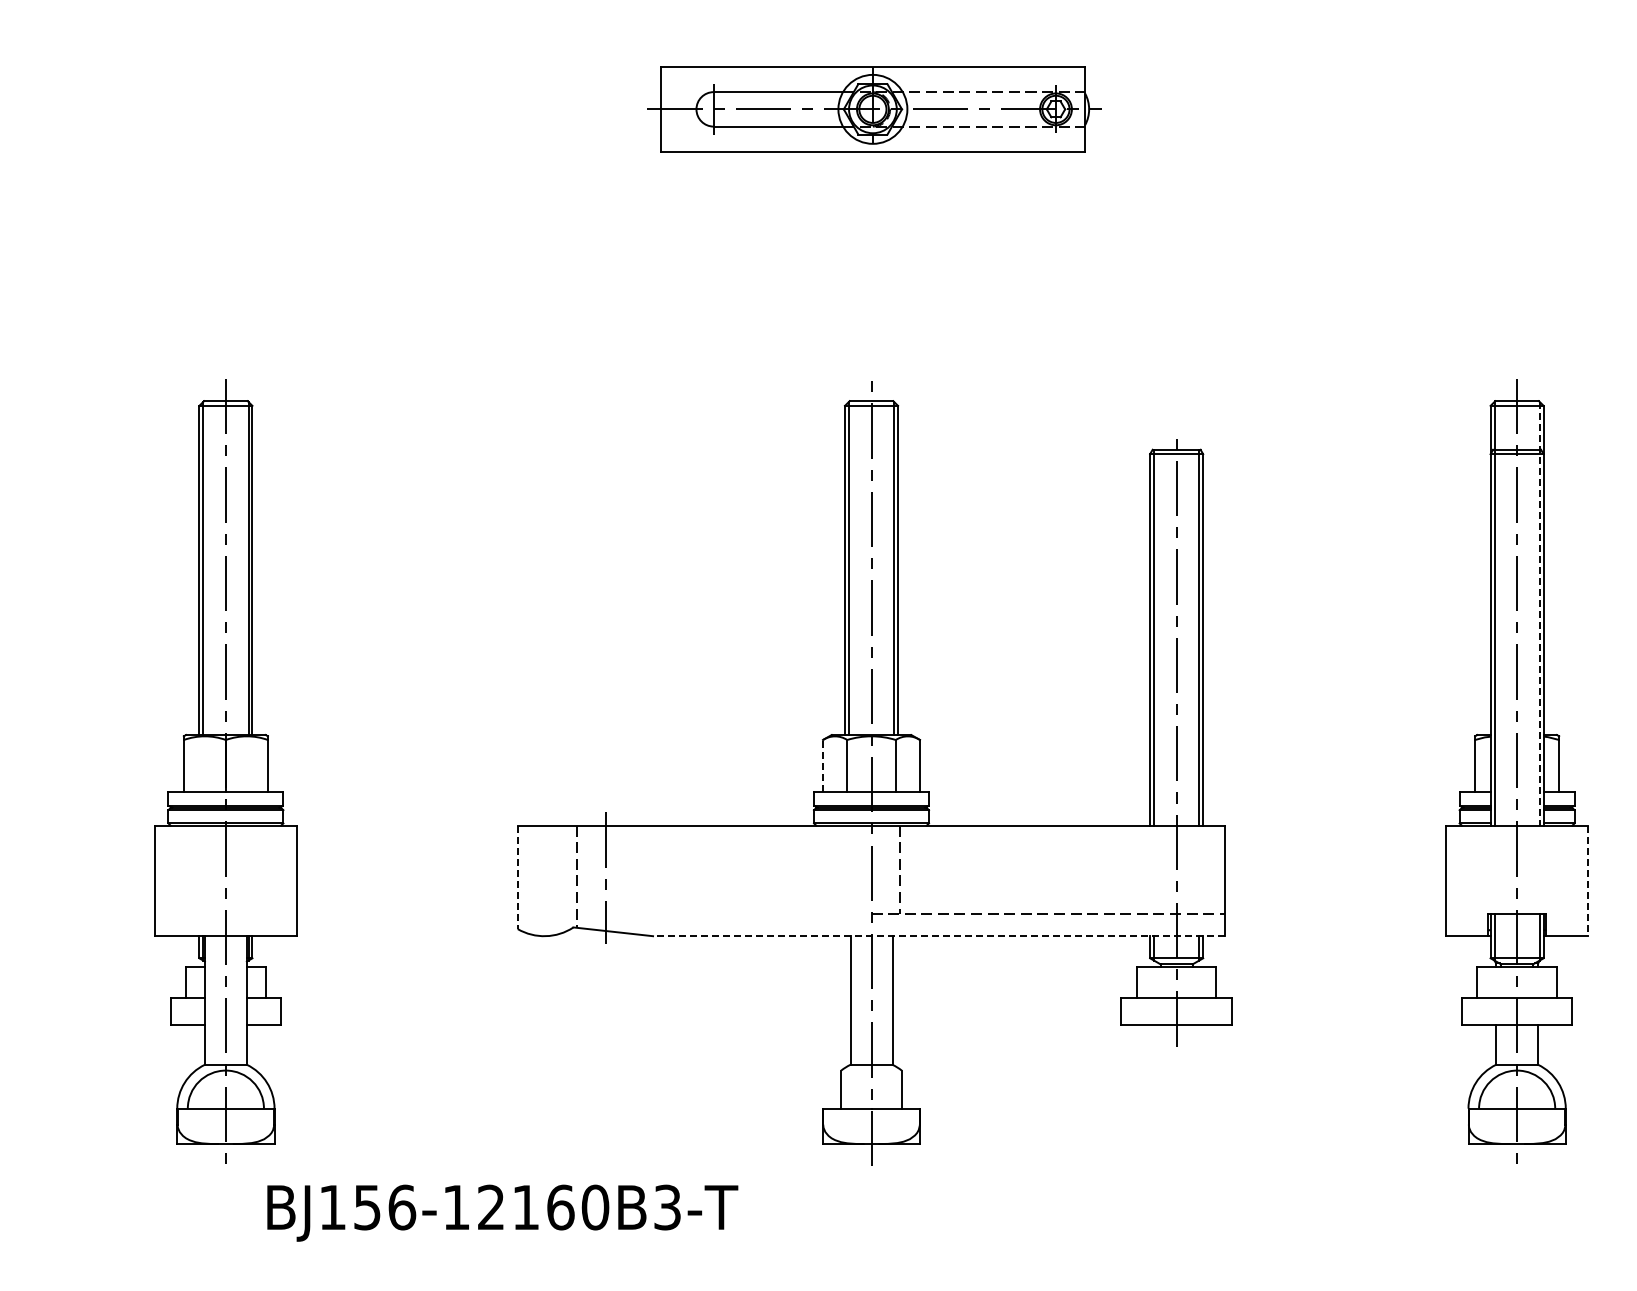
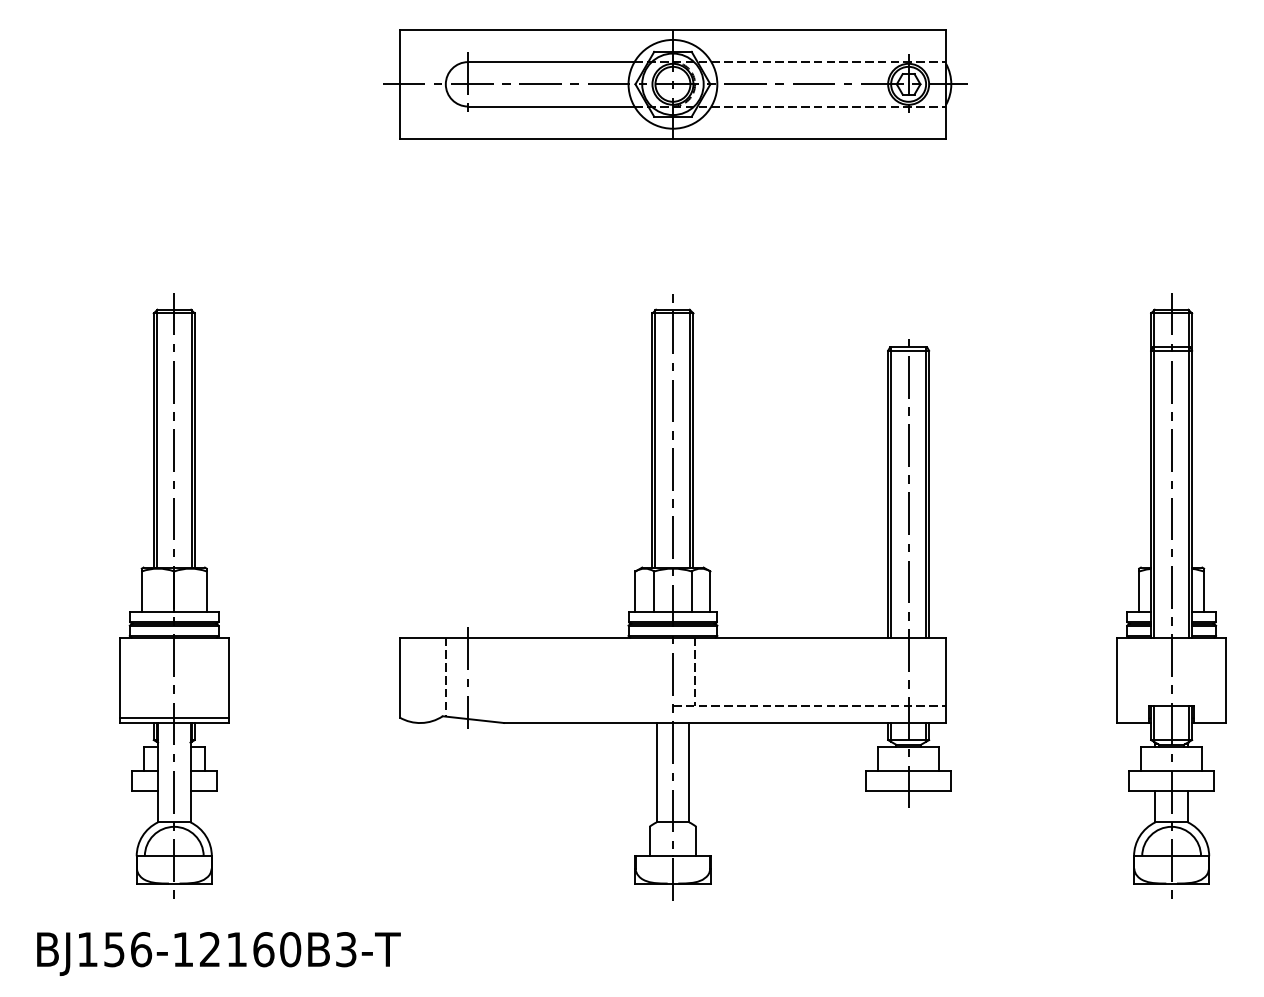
part: (874, 109) -> (675, 84), size x1.67
line: (1539, 613) -> (1188, 473), dashed -> solid
line: (823, 765) -> (635, 591), dashed -> solid
line: (517, 877) -> (399, 677), dashed -> solid
line: (1587, 881) -> (1225, 680), dashed -> solid
line: (225, 929) -> (173, 717), added
line: (938, 936) -> (724, 723), dashed -> solid
text: (502, 1212) -> (218, 953), moved

